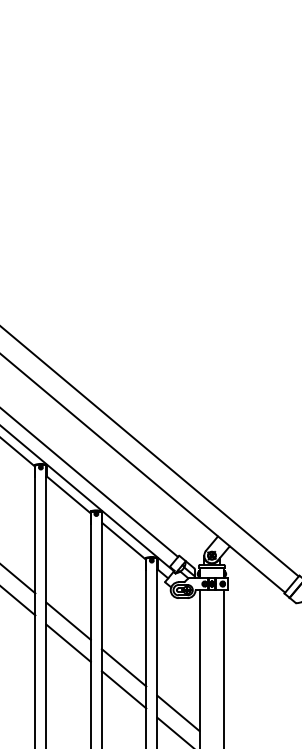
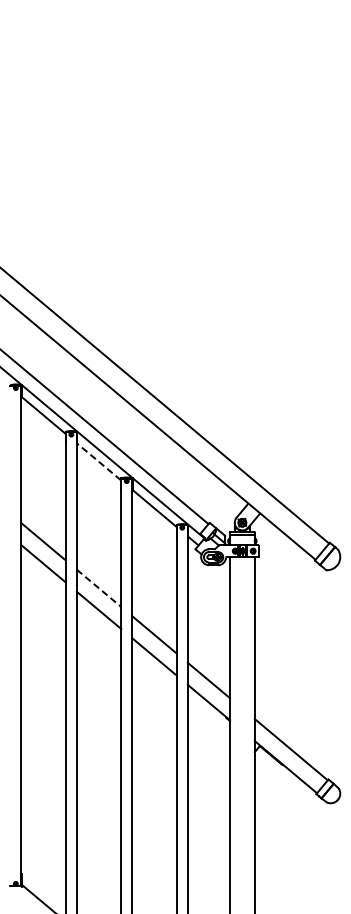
line: (69, 494) -> (99, 461), solid -> dashed
line: (69, 621) -> (99, 588), solid -> dashed

